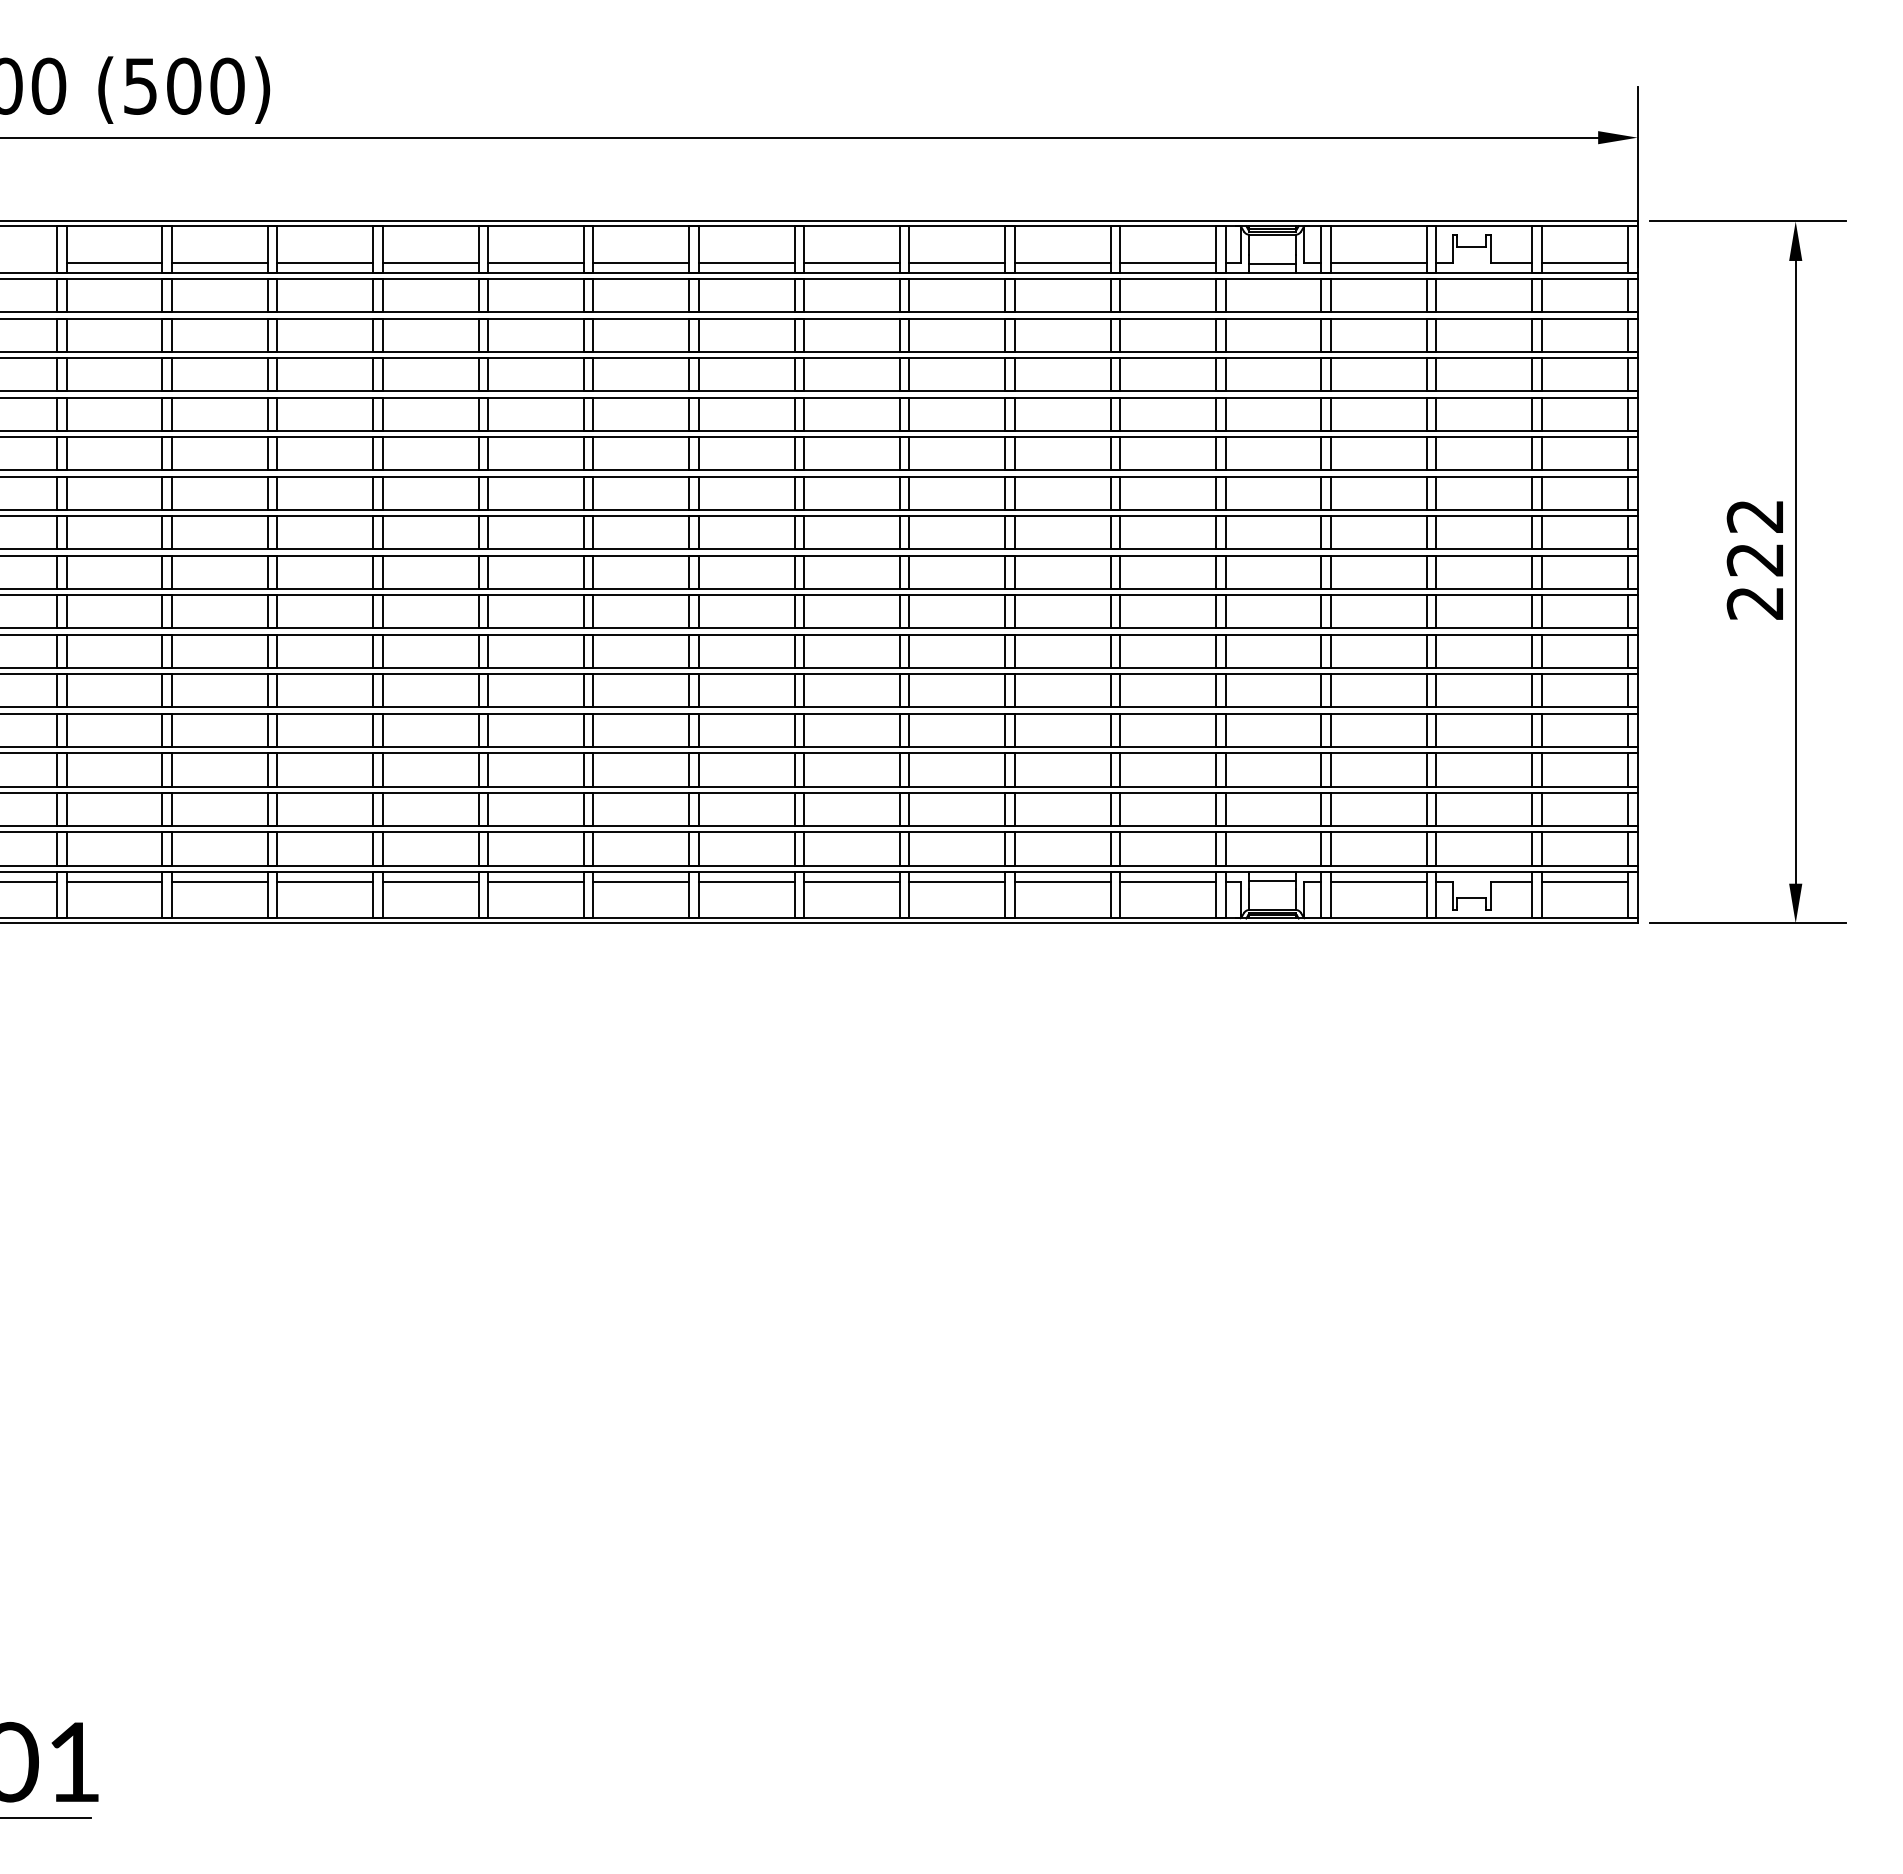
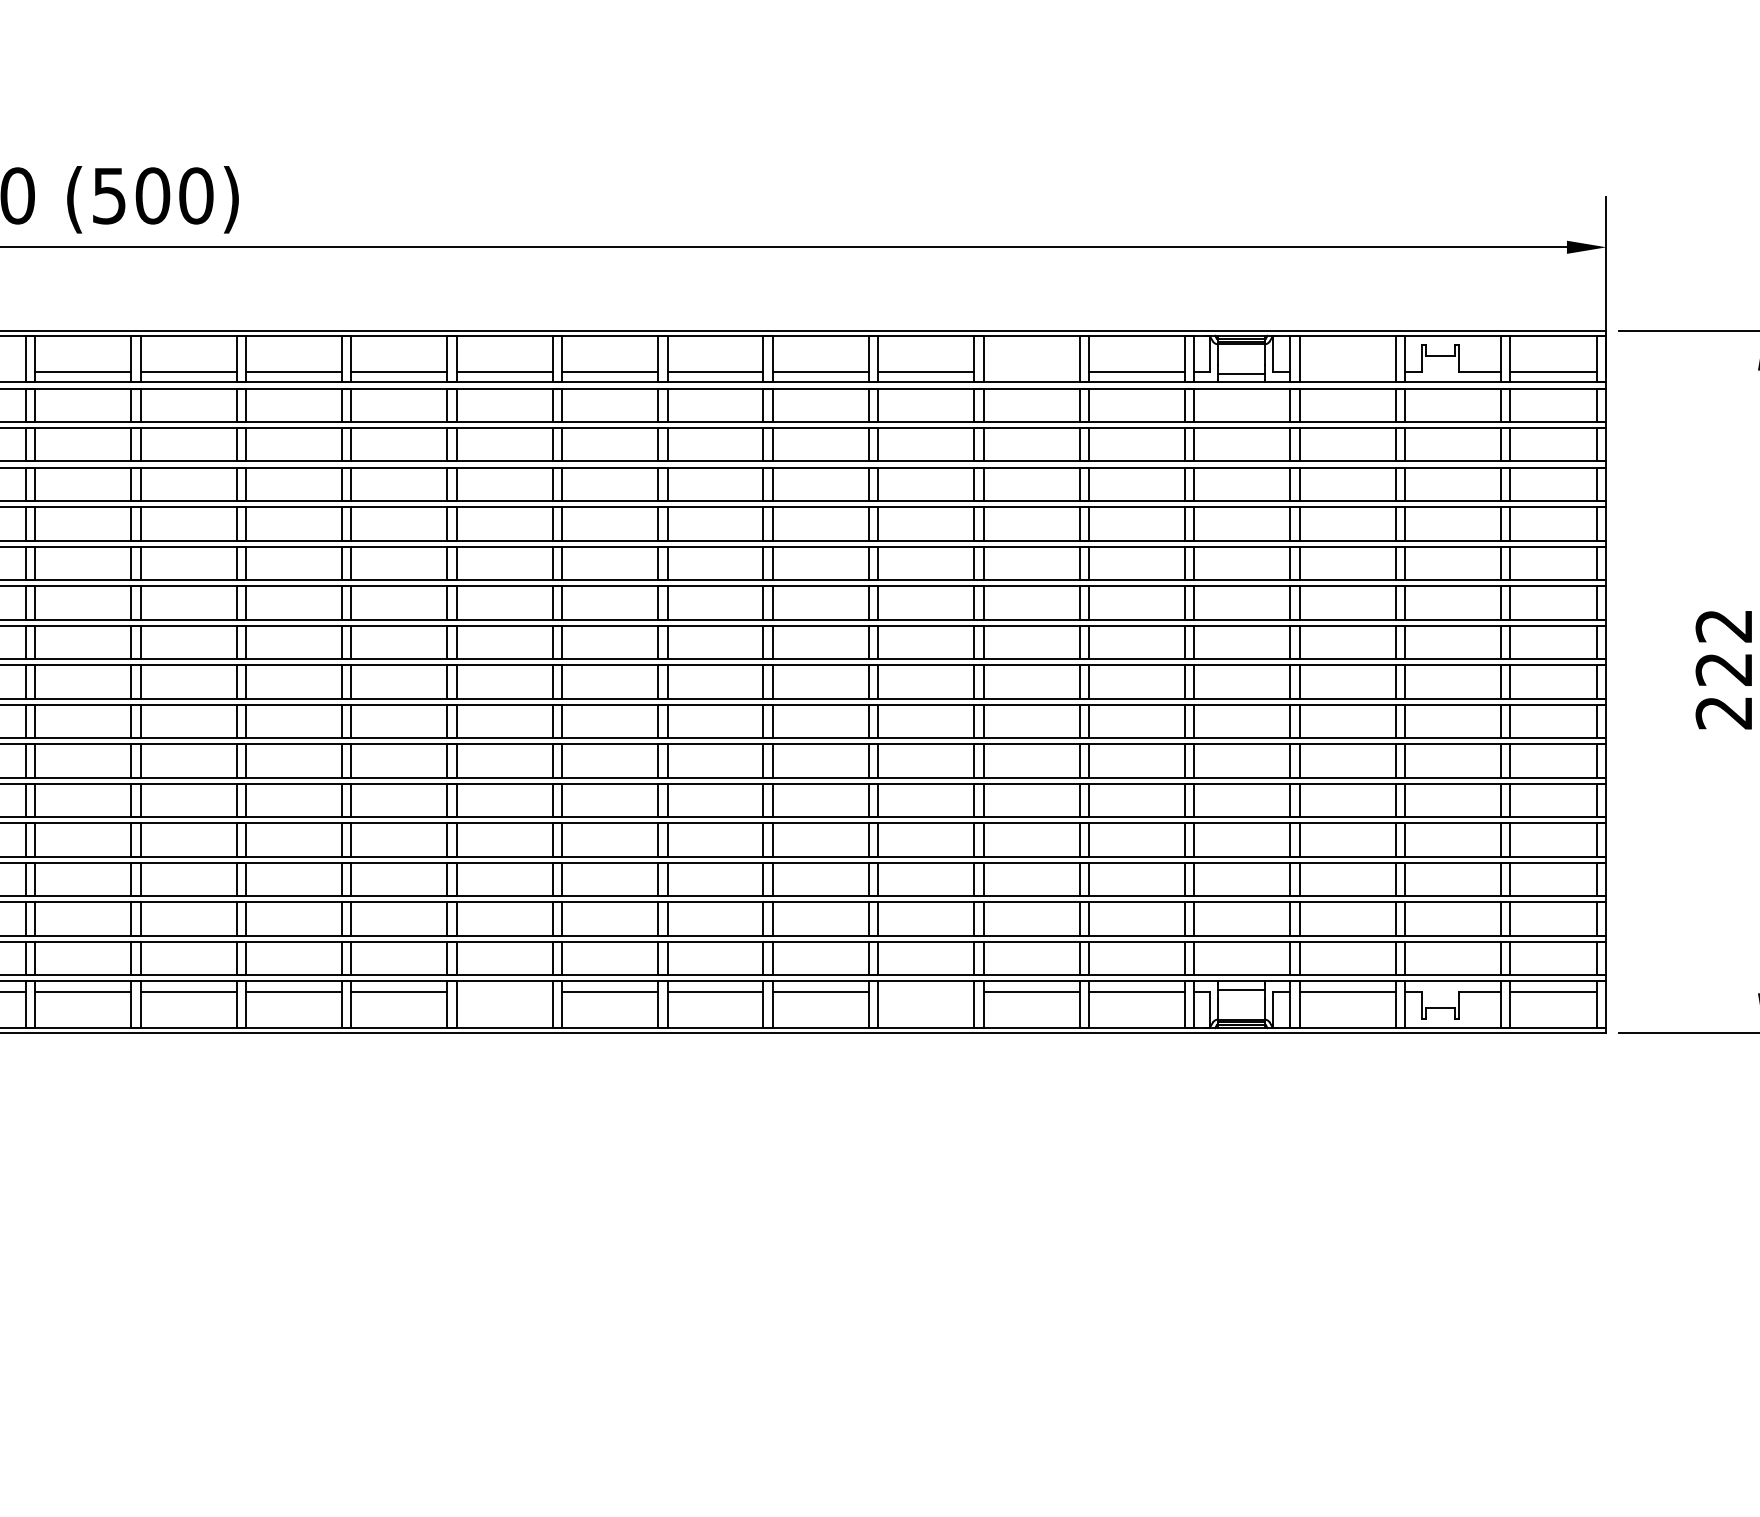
line: (1062, 262) -> (1031, 372), removed
line: (1378, 262) -> (1347, 372), removed
line: (535, 882) -> (504, 992), removed
line: (957, 882) -> (926, 992), removed

